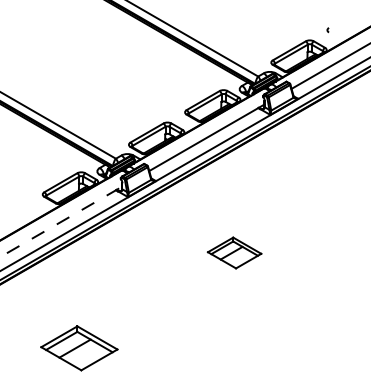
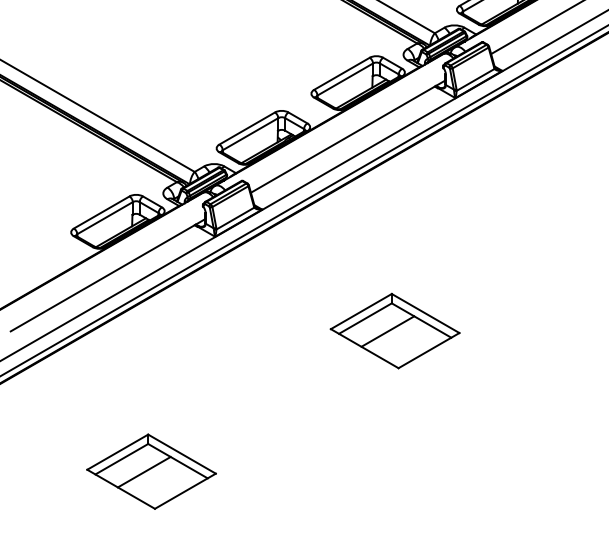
line: (64, 219) -> (107, 274), dashed -> solid
part: (234, 252) -> (394, 330), size x1.43
part: (79, 348) -> (151, 471), moved

